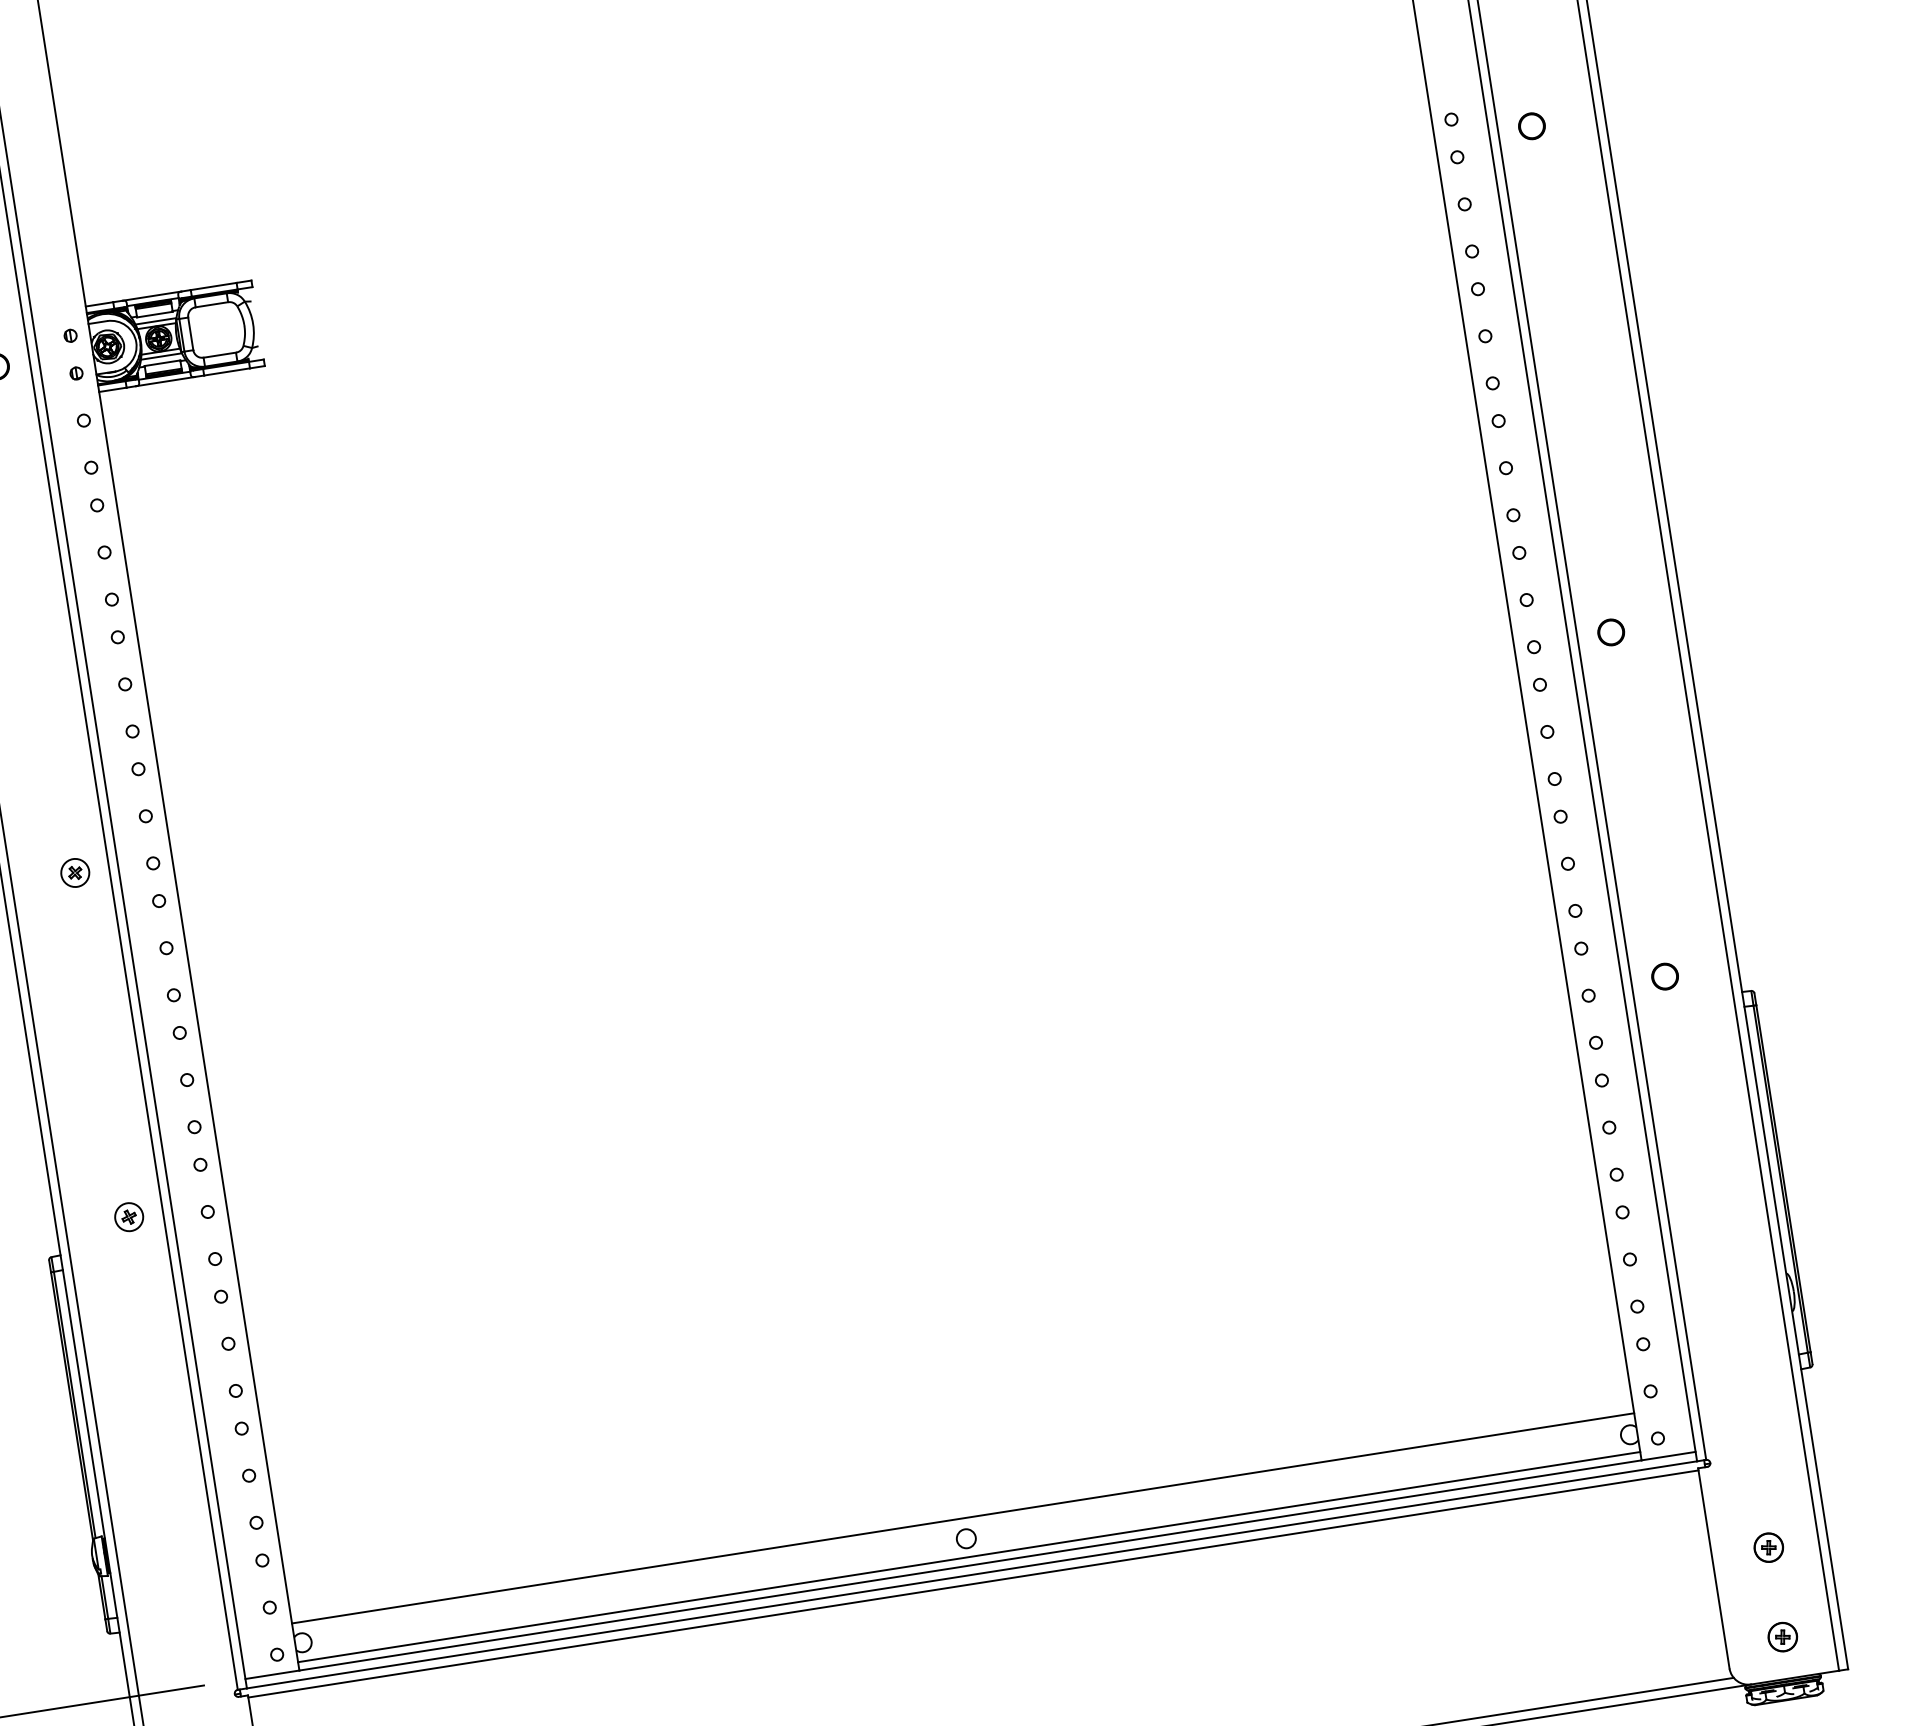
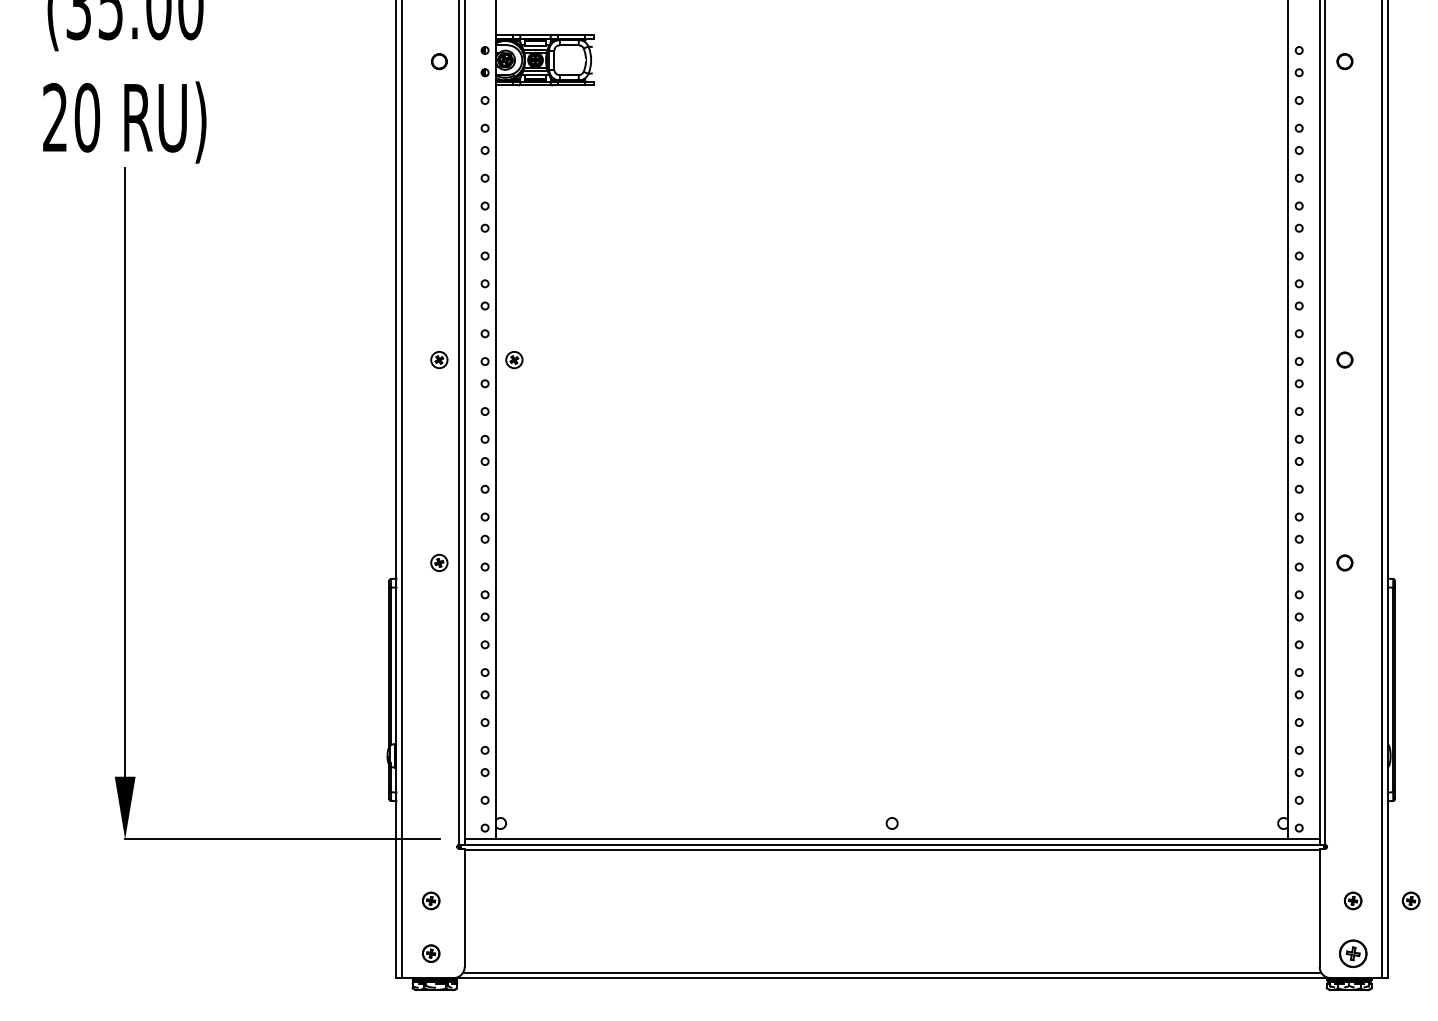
part: (202, 853) -> (514, 360), added
line: (962, 1518) -> (891, 811), removed
part: (1867, 1531) -> (1411, 900), added
line: (968, 1557) -> (891, 834), removed
part: (1781, 1637) -> (1352, 953), size x1.6

